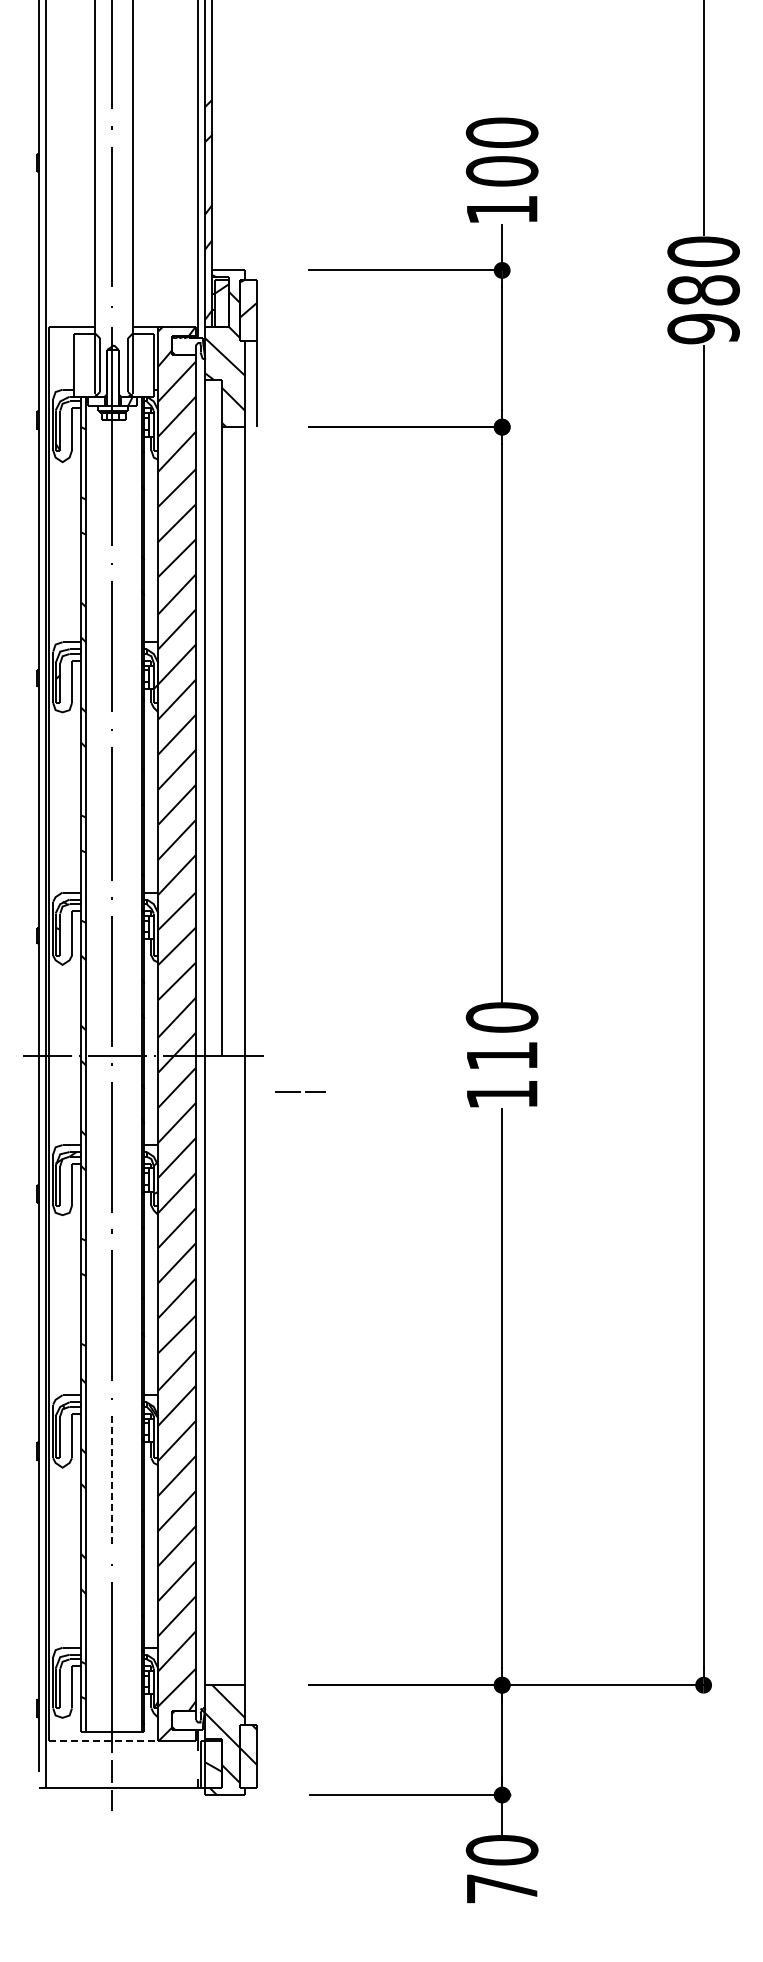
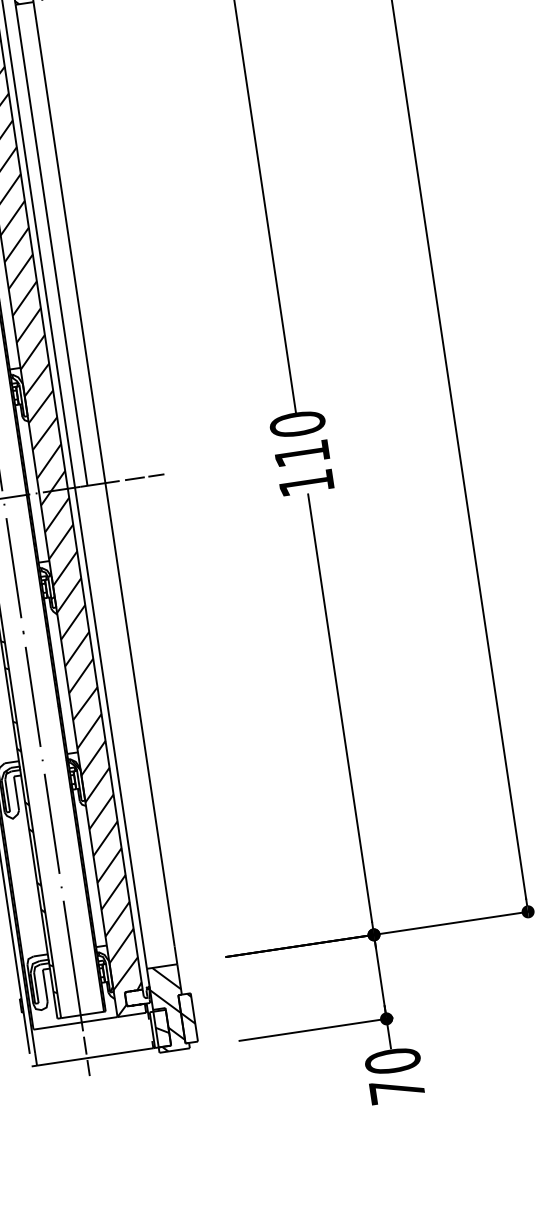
line: (300, 1091) -> (144, 476), moved
line: (111, 1482) -> (52, 824), dashed -> solid
line: (103, 1741) -> (75, 1023), dashed -> solid

